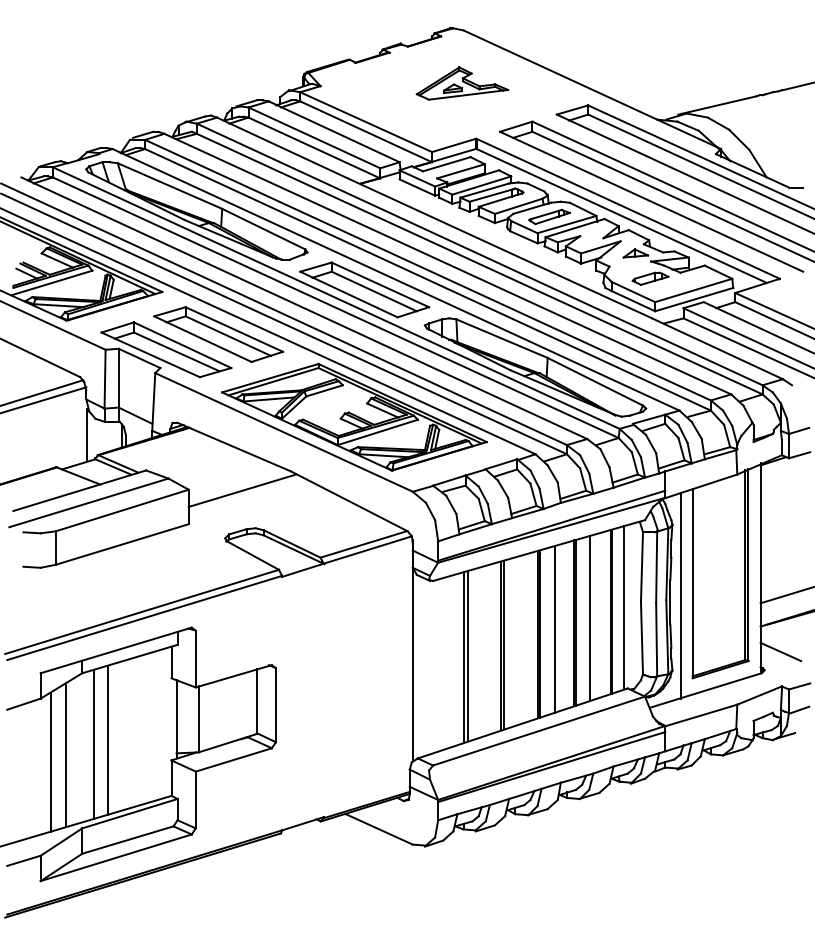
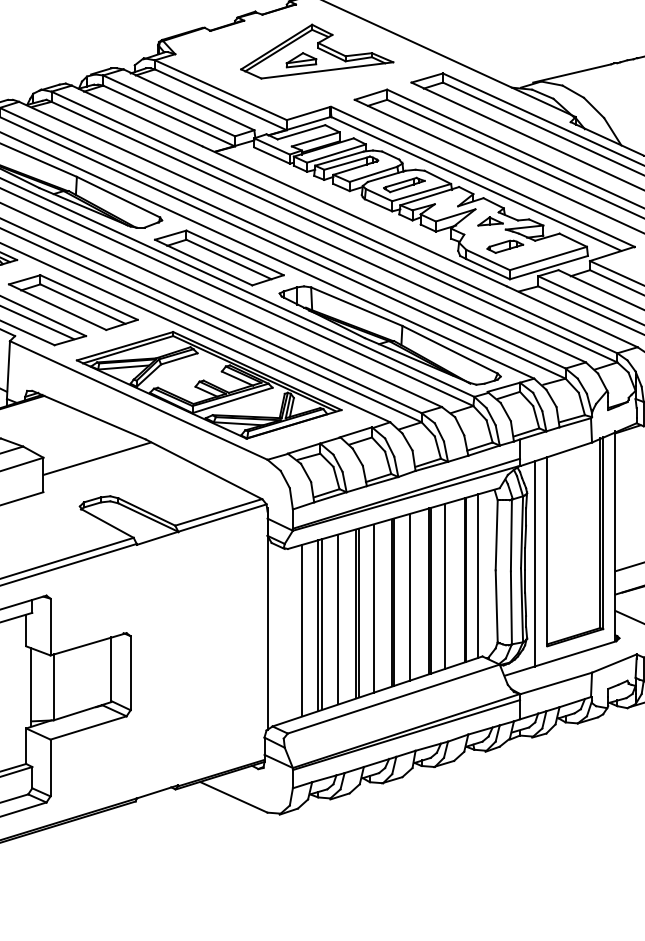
part: (462, 83) -> (317, 51), size x1.67
line: (519, 640) -> (374, 608), added
line: (482, 651) -> (337, 619), added
line: (447, 662) -> (302, 630), added

